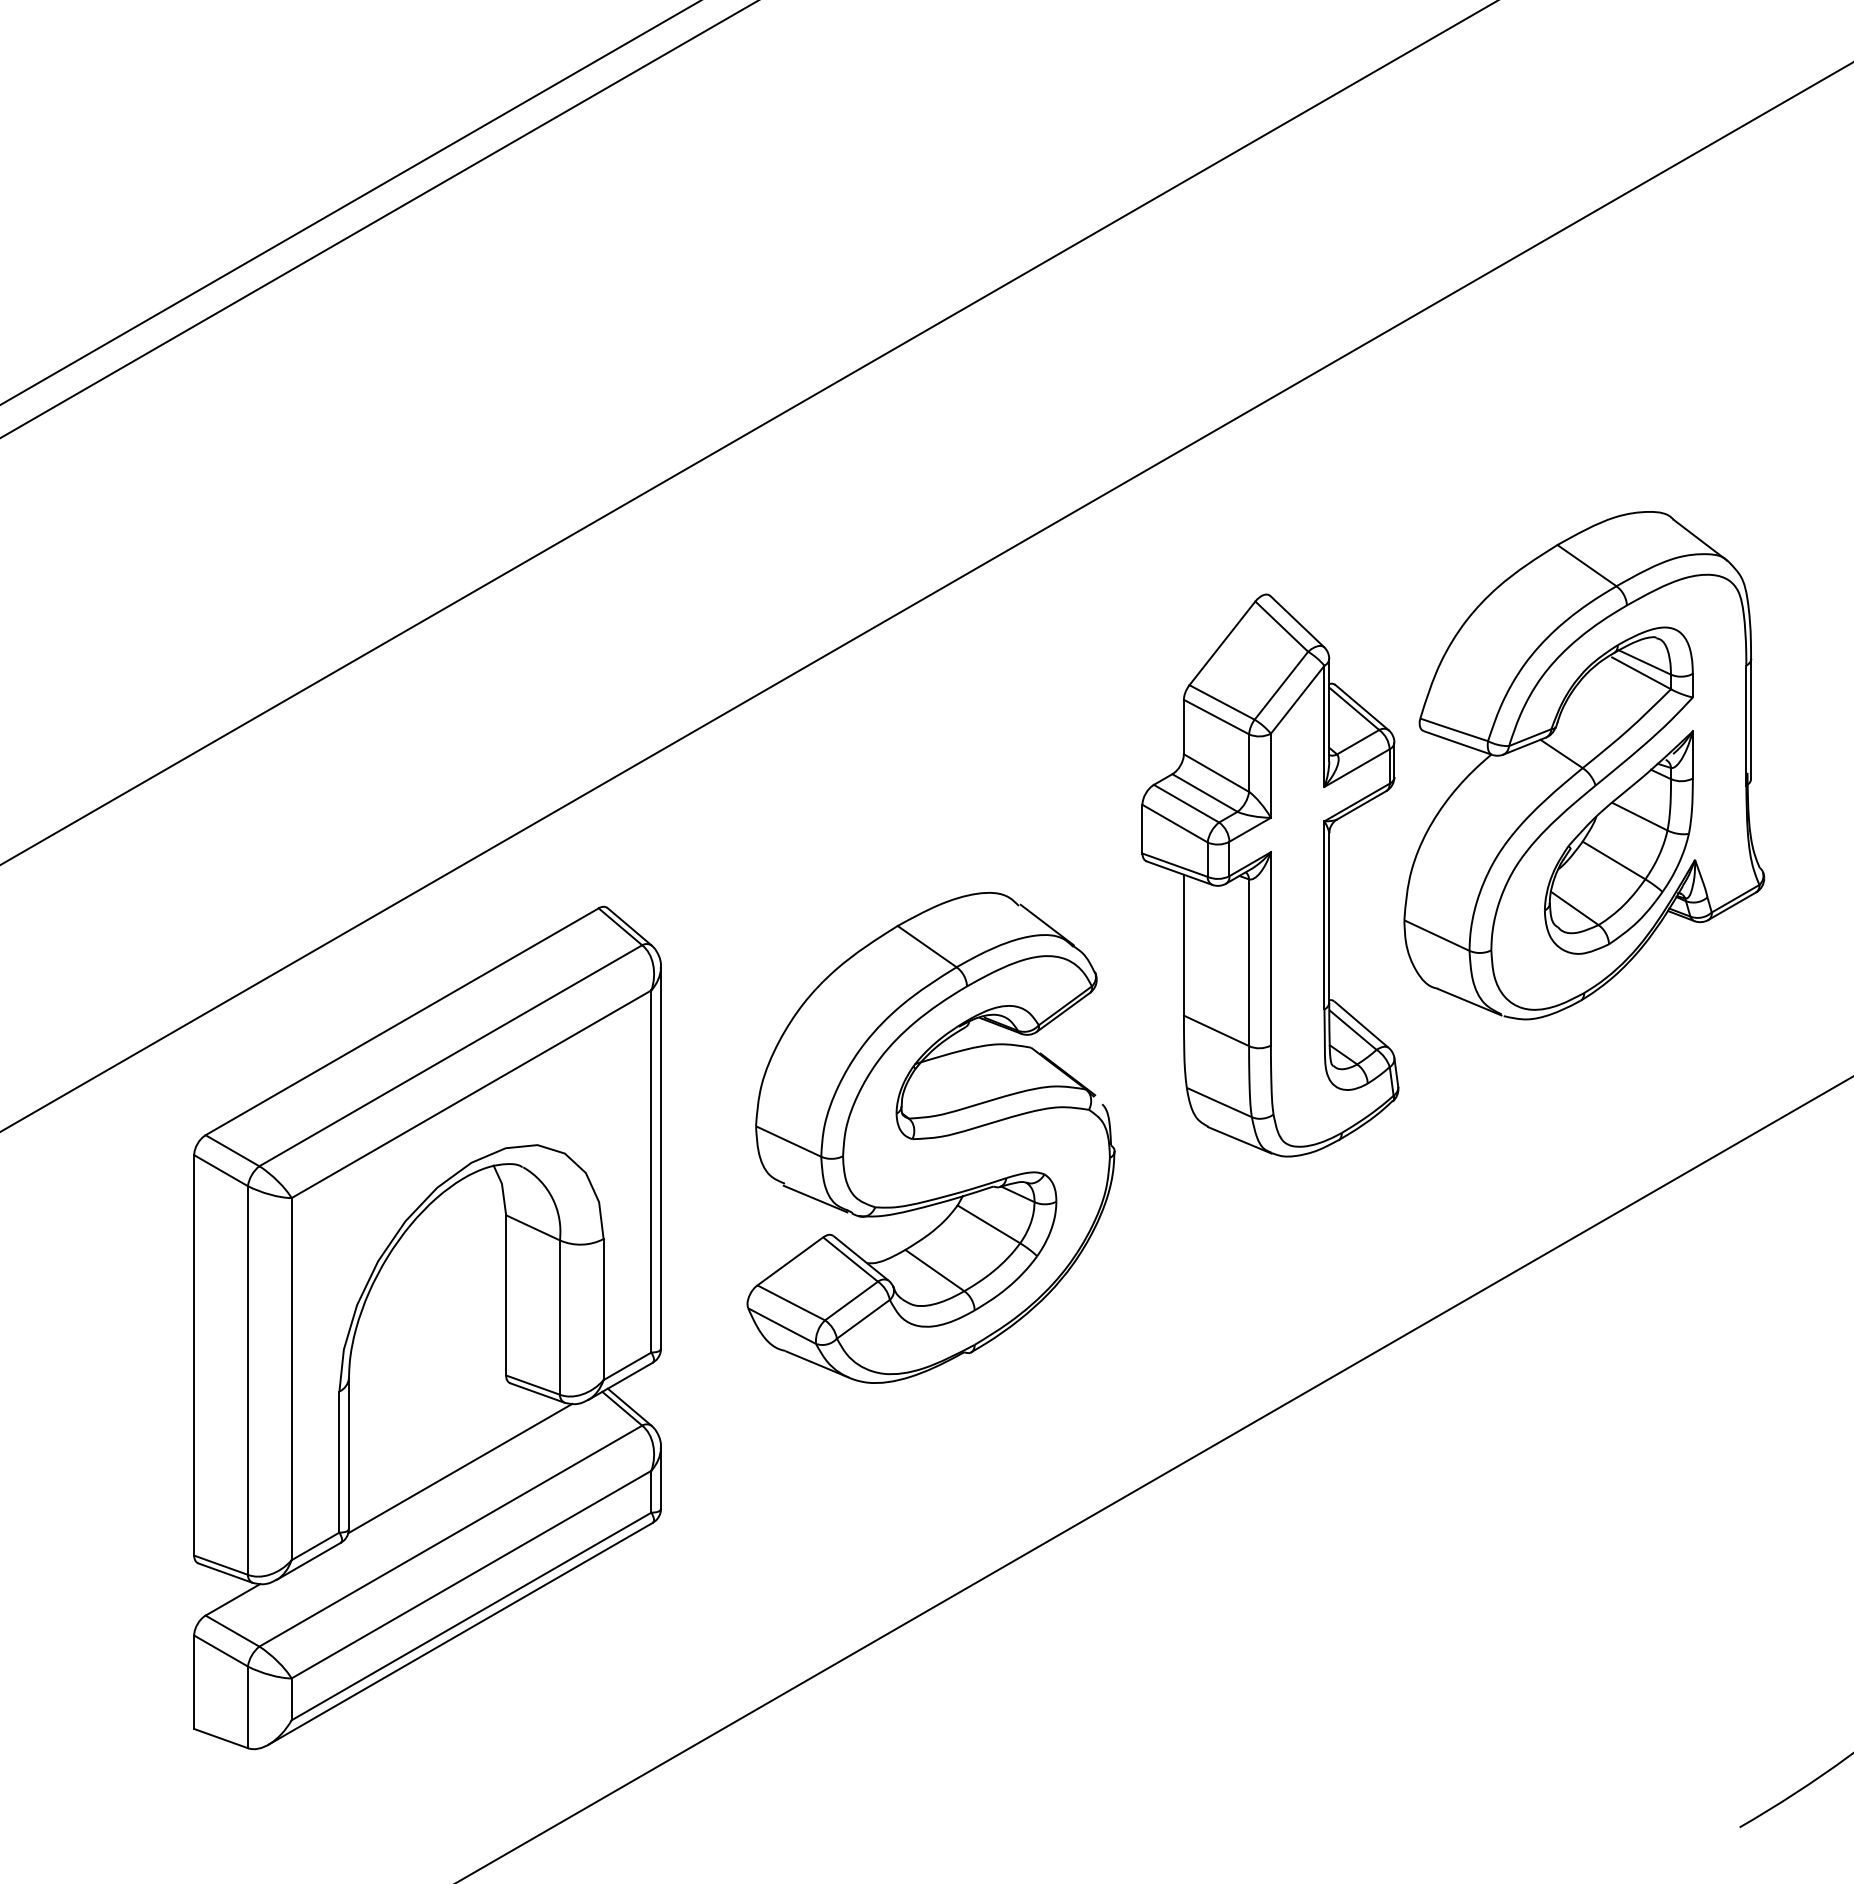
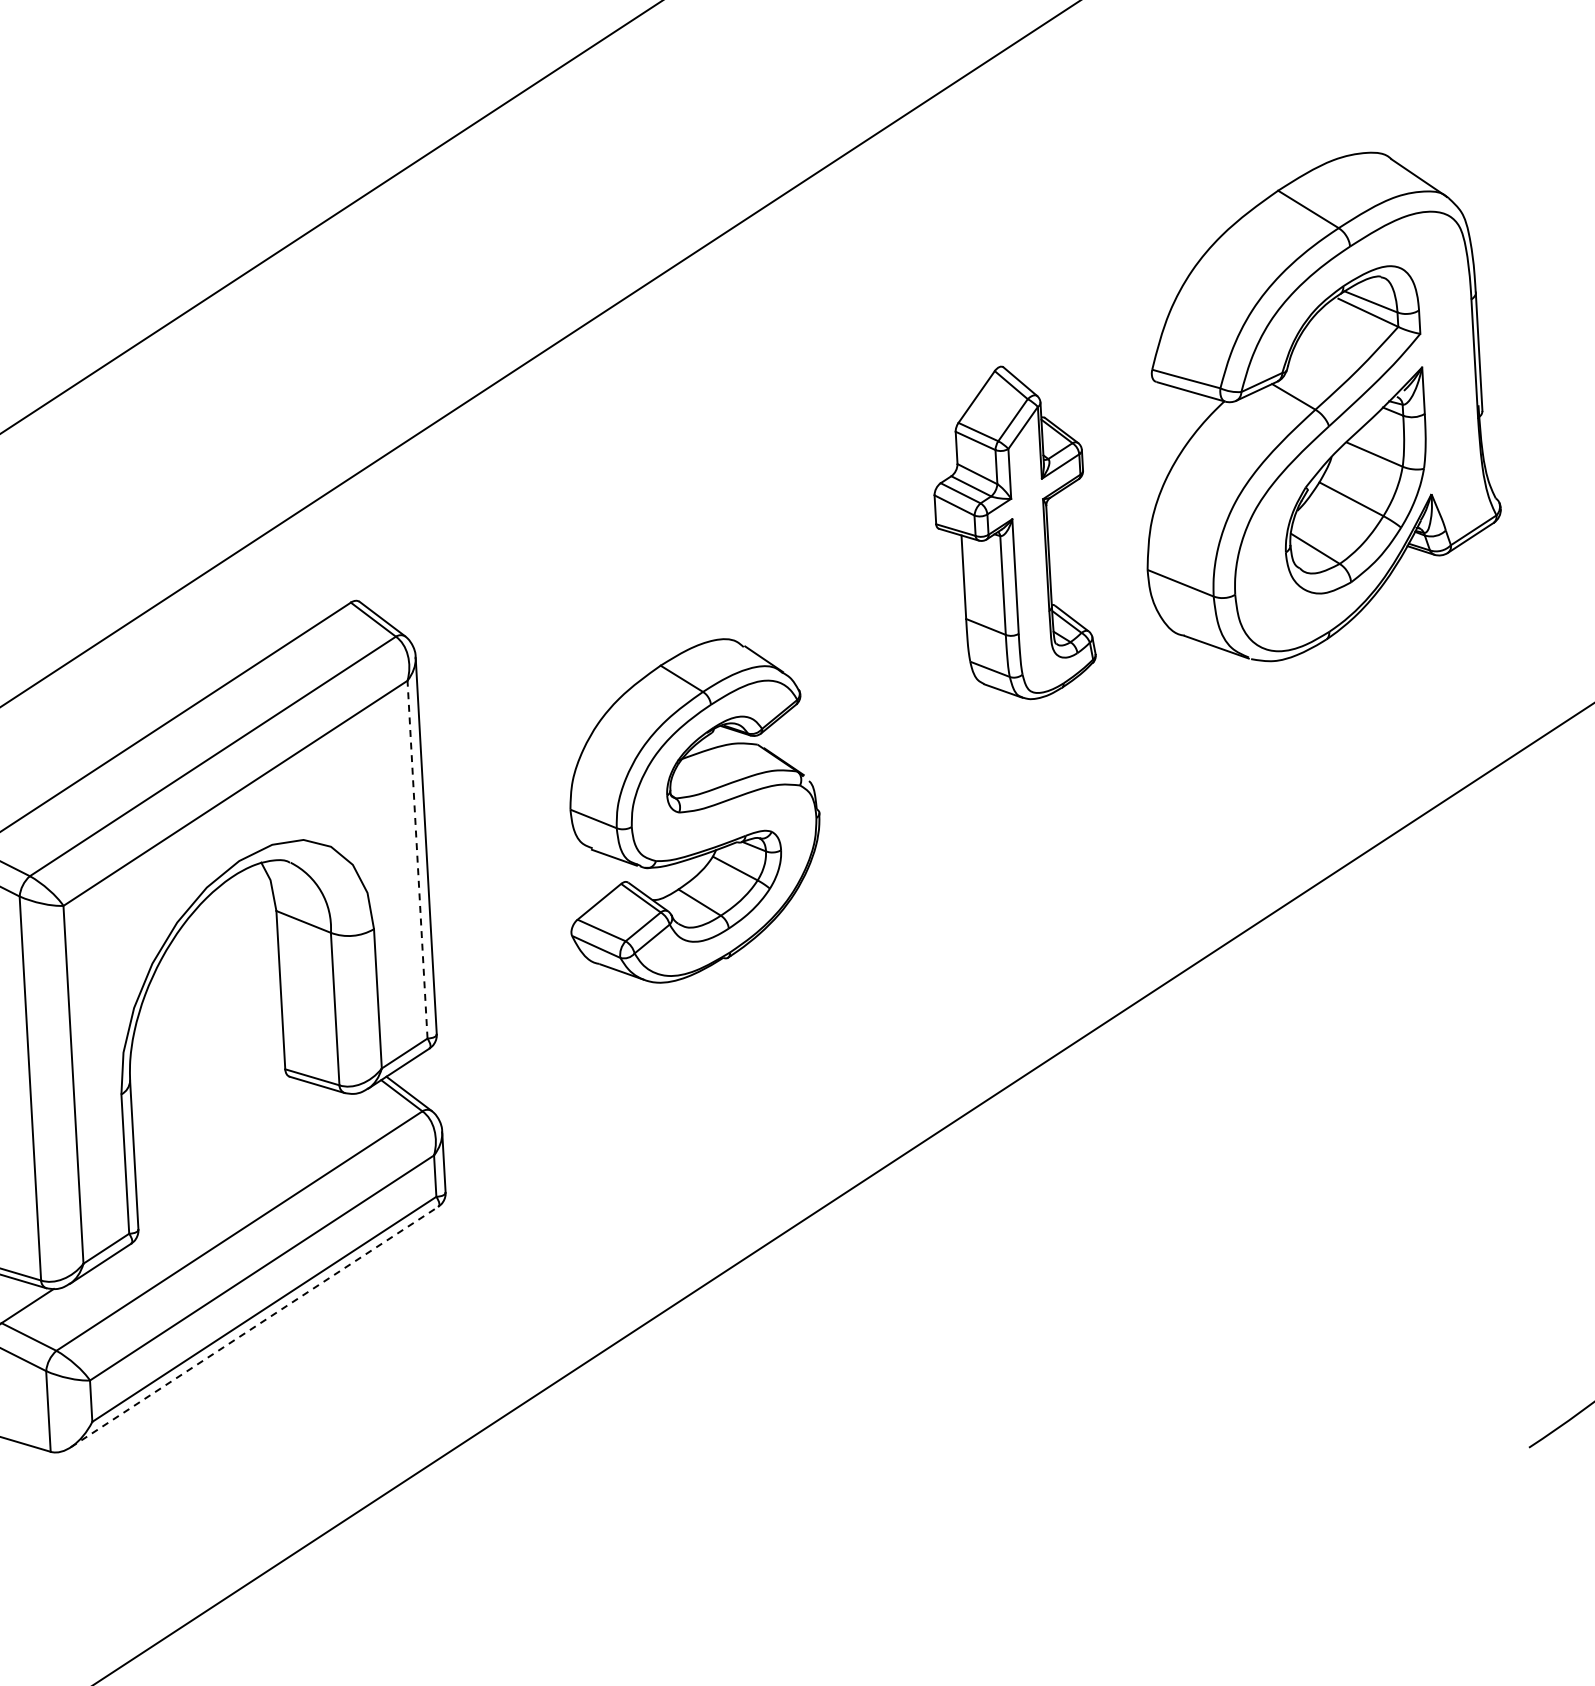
part: (1270, 875) -> (1012, 533), size x0.6
part: (930, 1137) -> (691, 810), size x0.7
line: (651, 1170) -> (417, 858), solid -> dashed
line: (460, 1468) -> (245, 1163), removed
line: (460, 1633) -> (254, 1326), solid -> dashed

